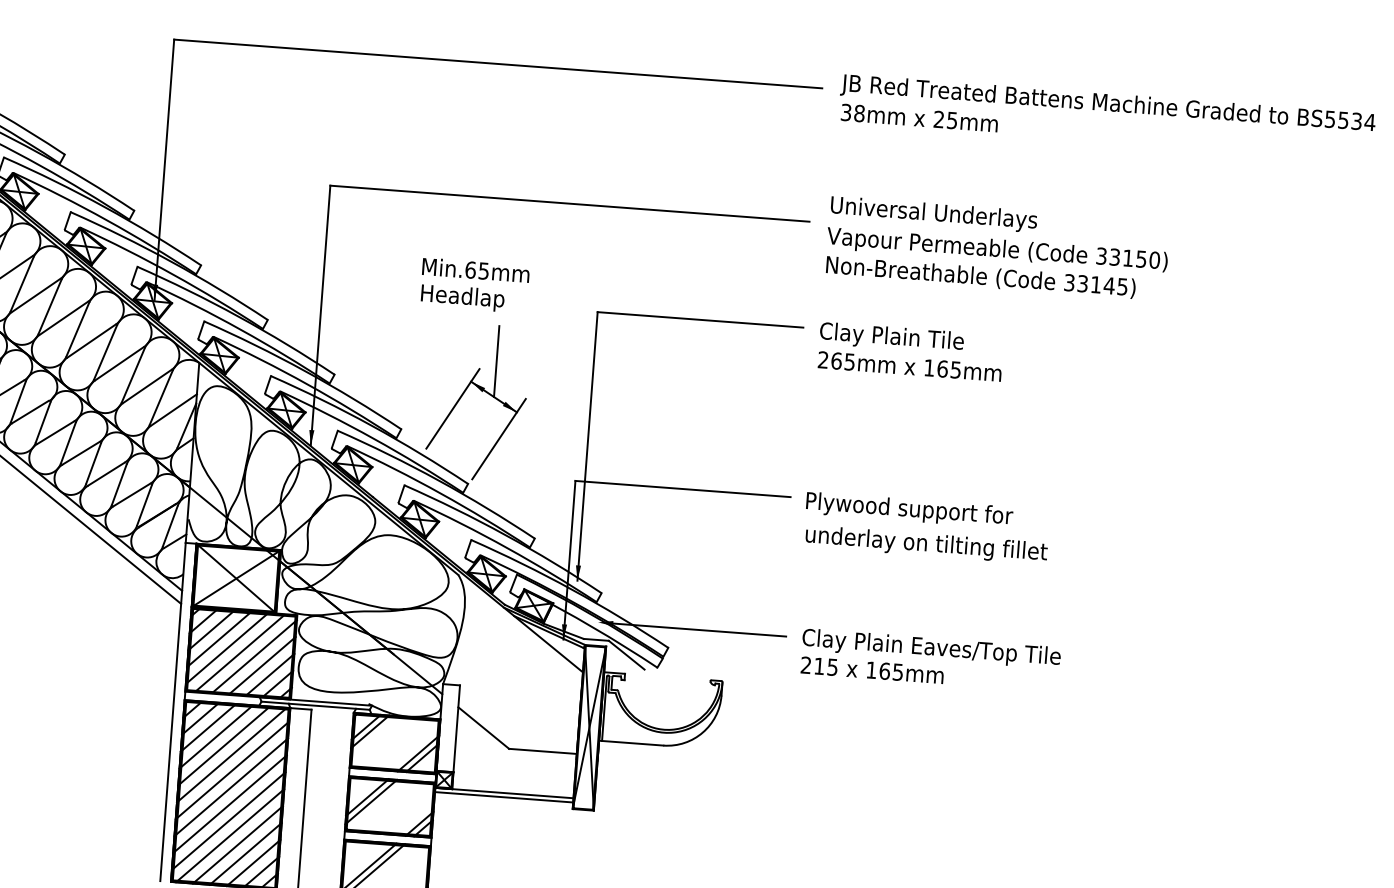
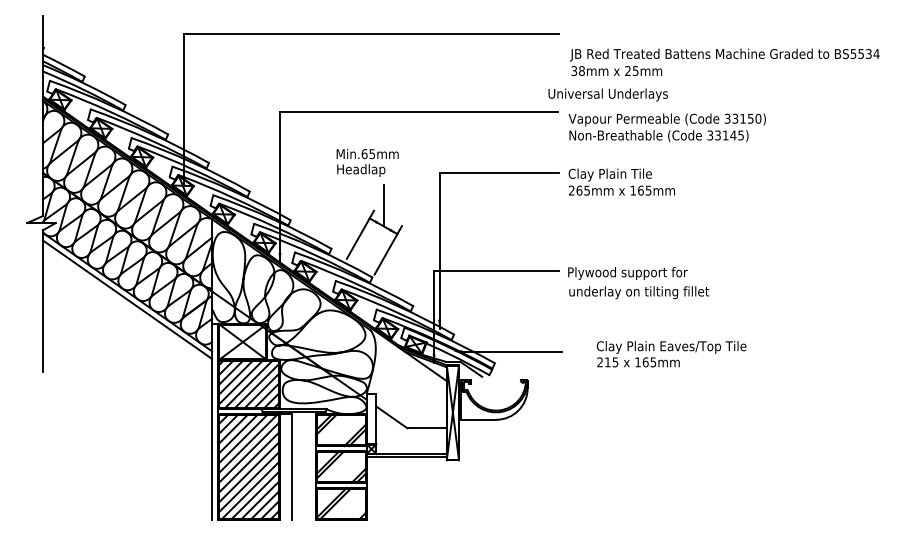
text: (1106, 117) -> (724, 62), moved
text: (932, 213) -> (607, 94), moved
text: (930, 661) -> (671, 354), moved

